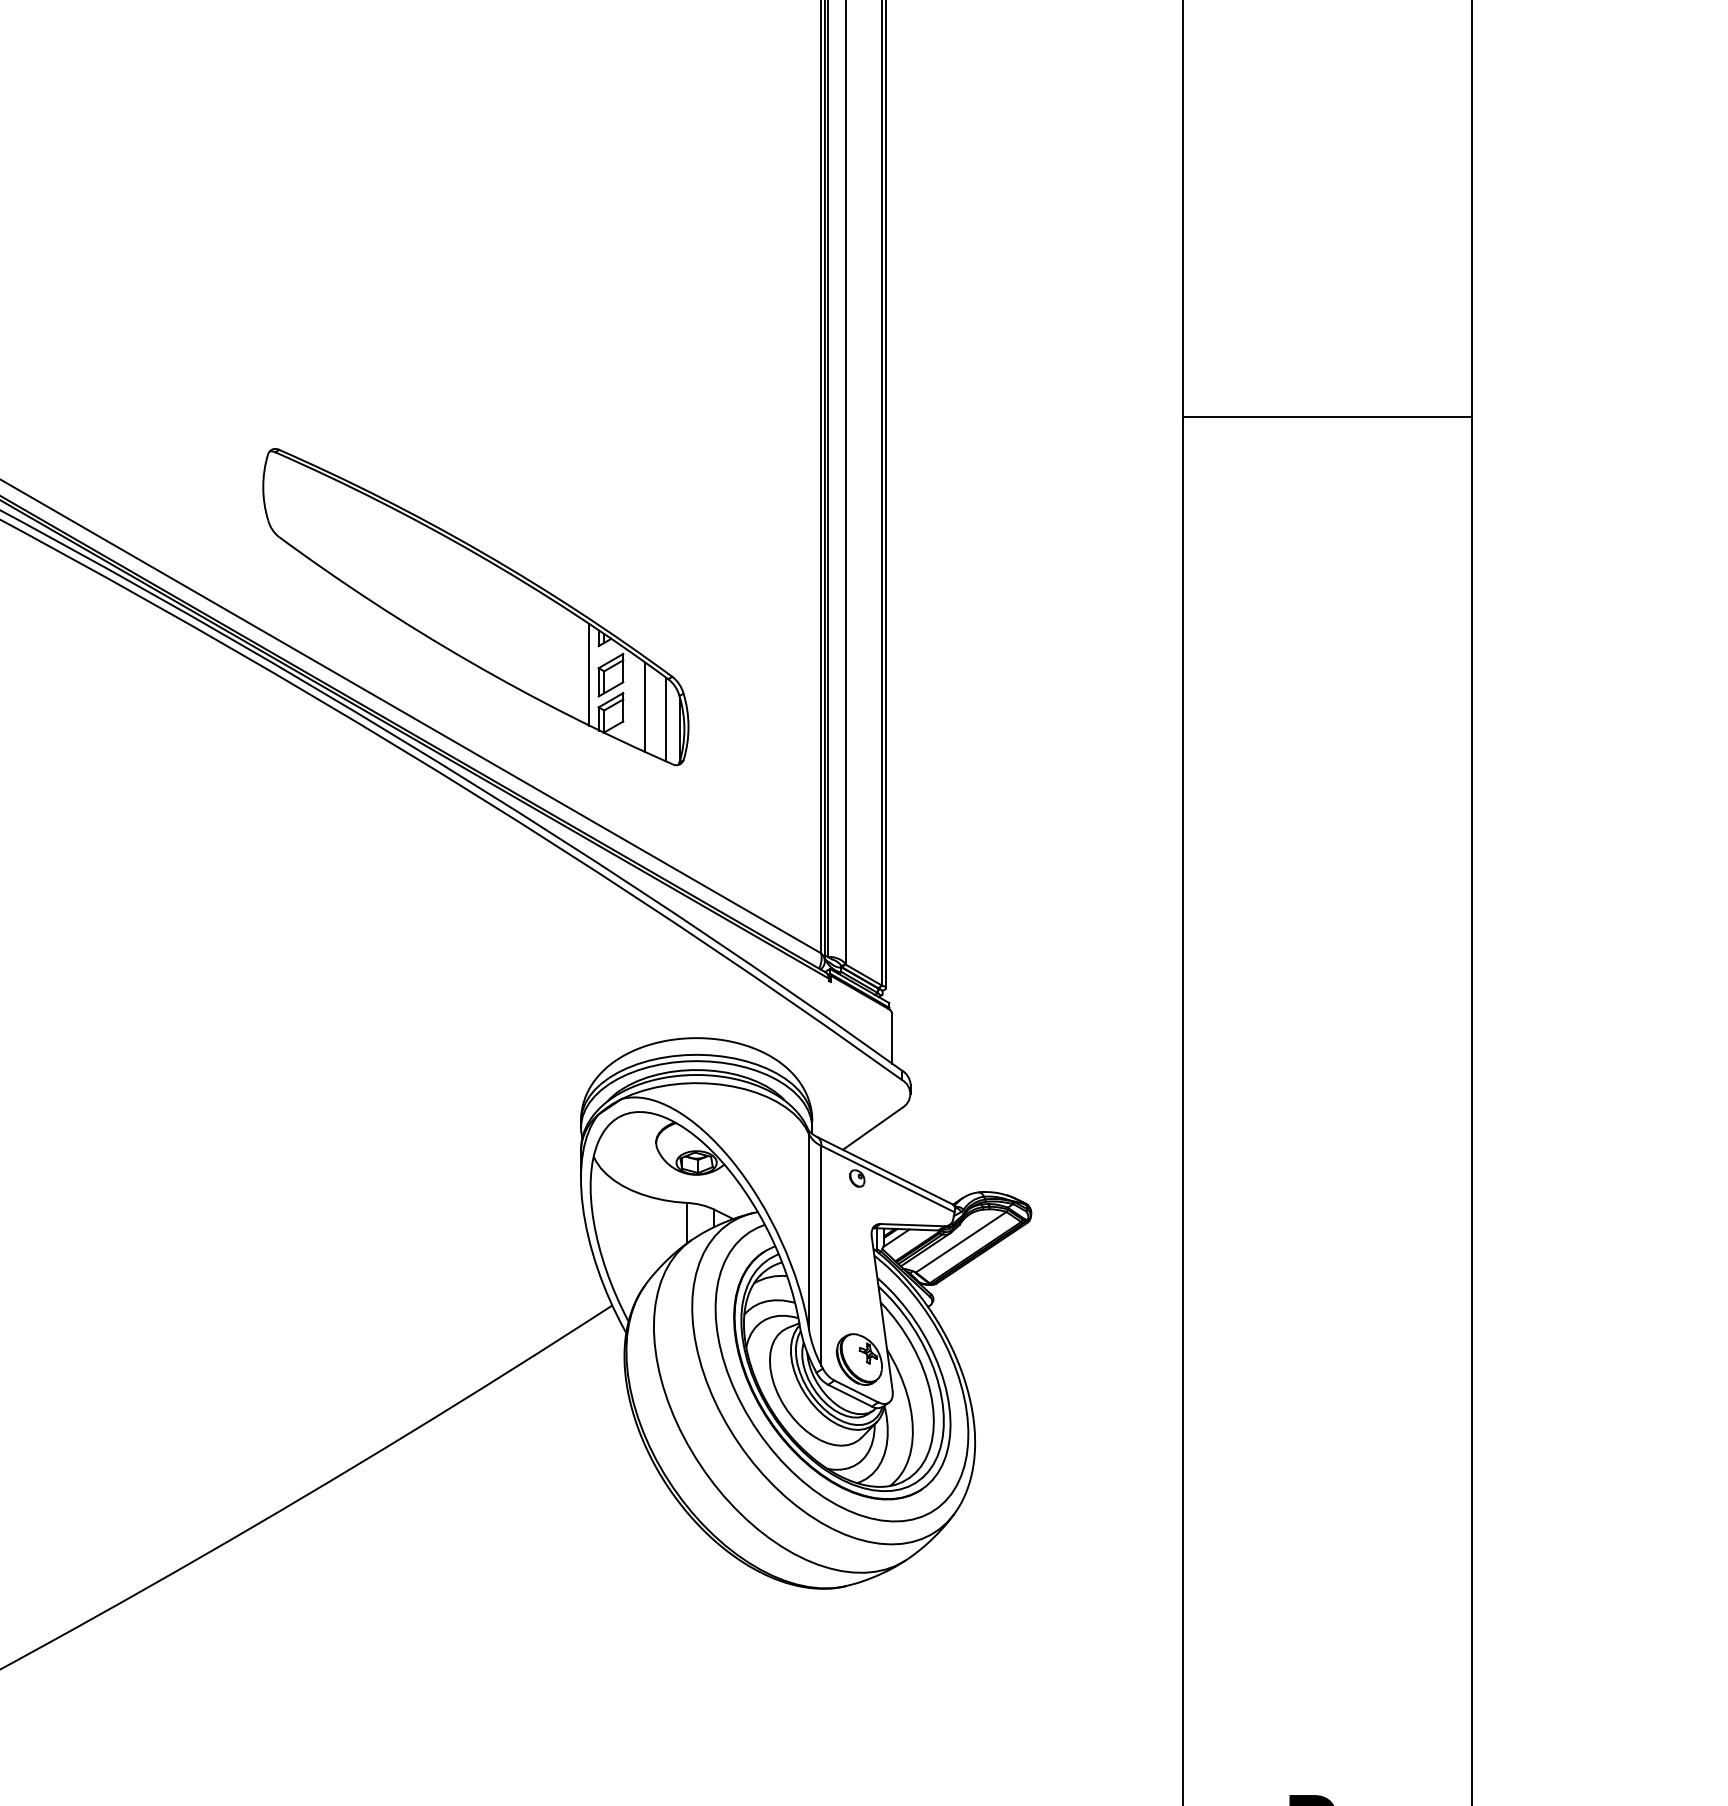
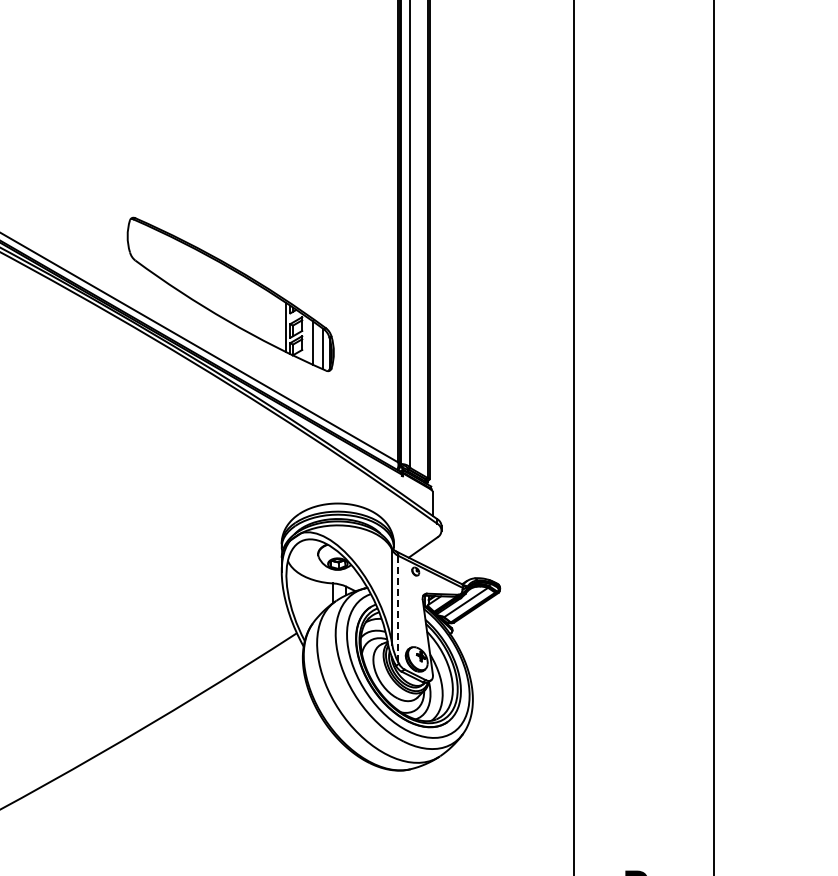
line: (1326, 417) -> (643, 202), removed
line: (821, 1256) -> (398, 609), solid -> dashed

